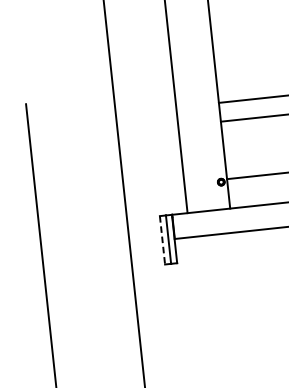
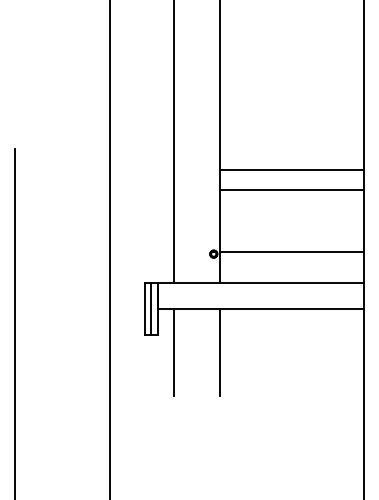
line: (162, 240) -> (144, 309), dashed -> solid
line: (237, 273) -> (220, 352), added
line: (194, 277) -> (174, 352), added

